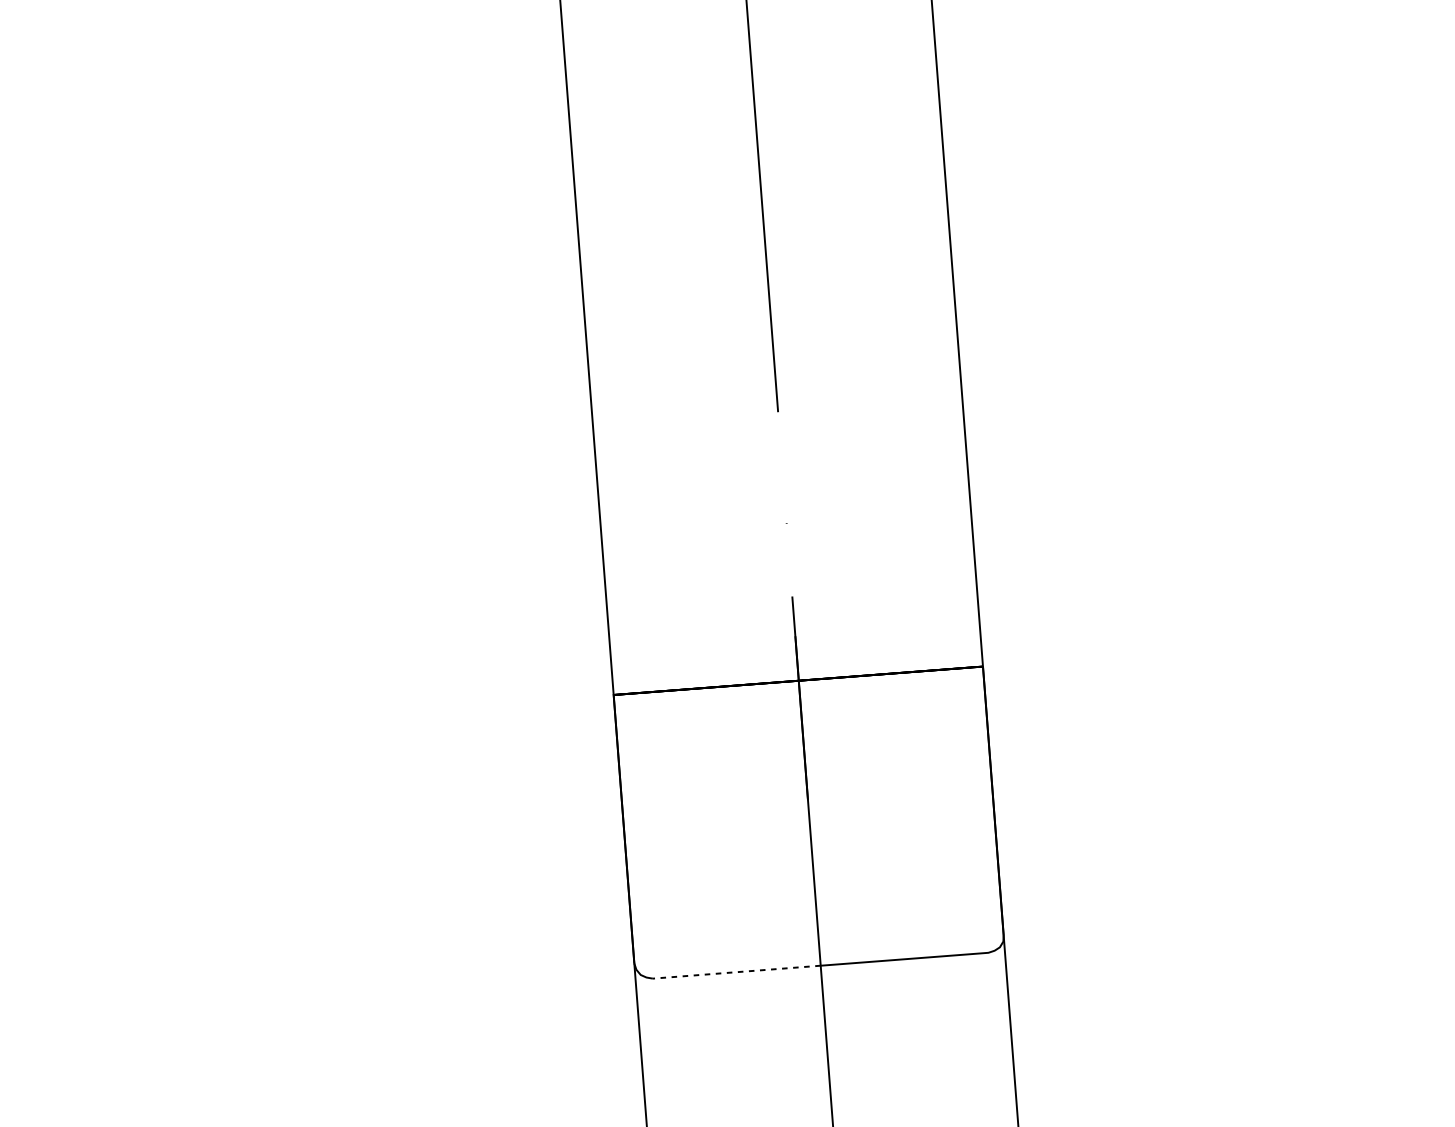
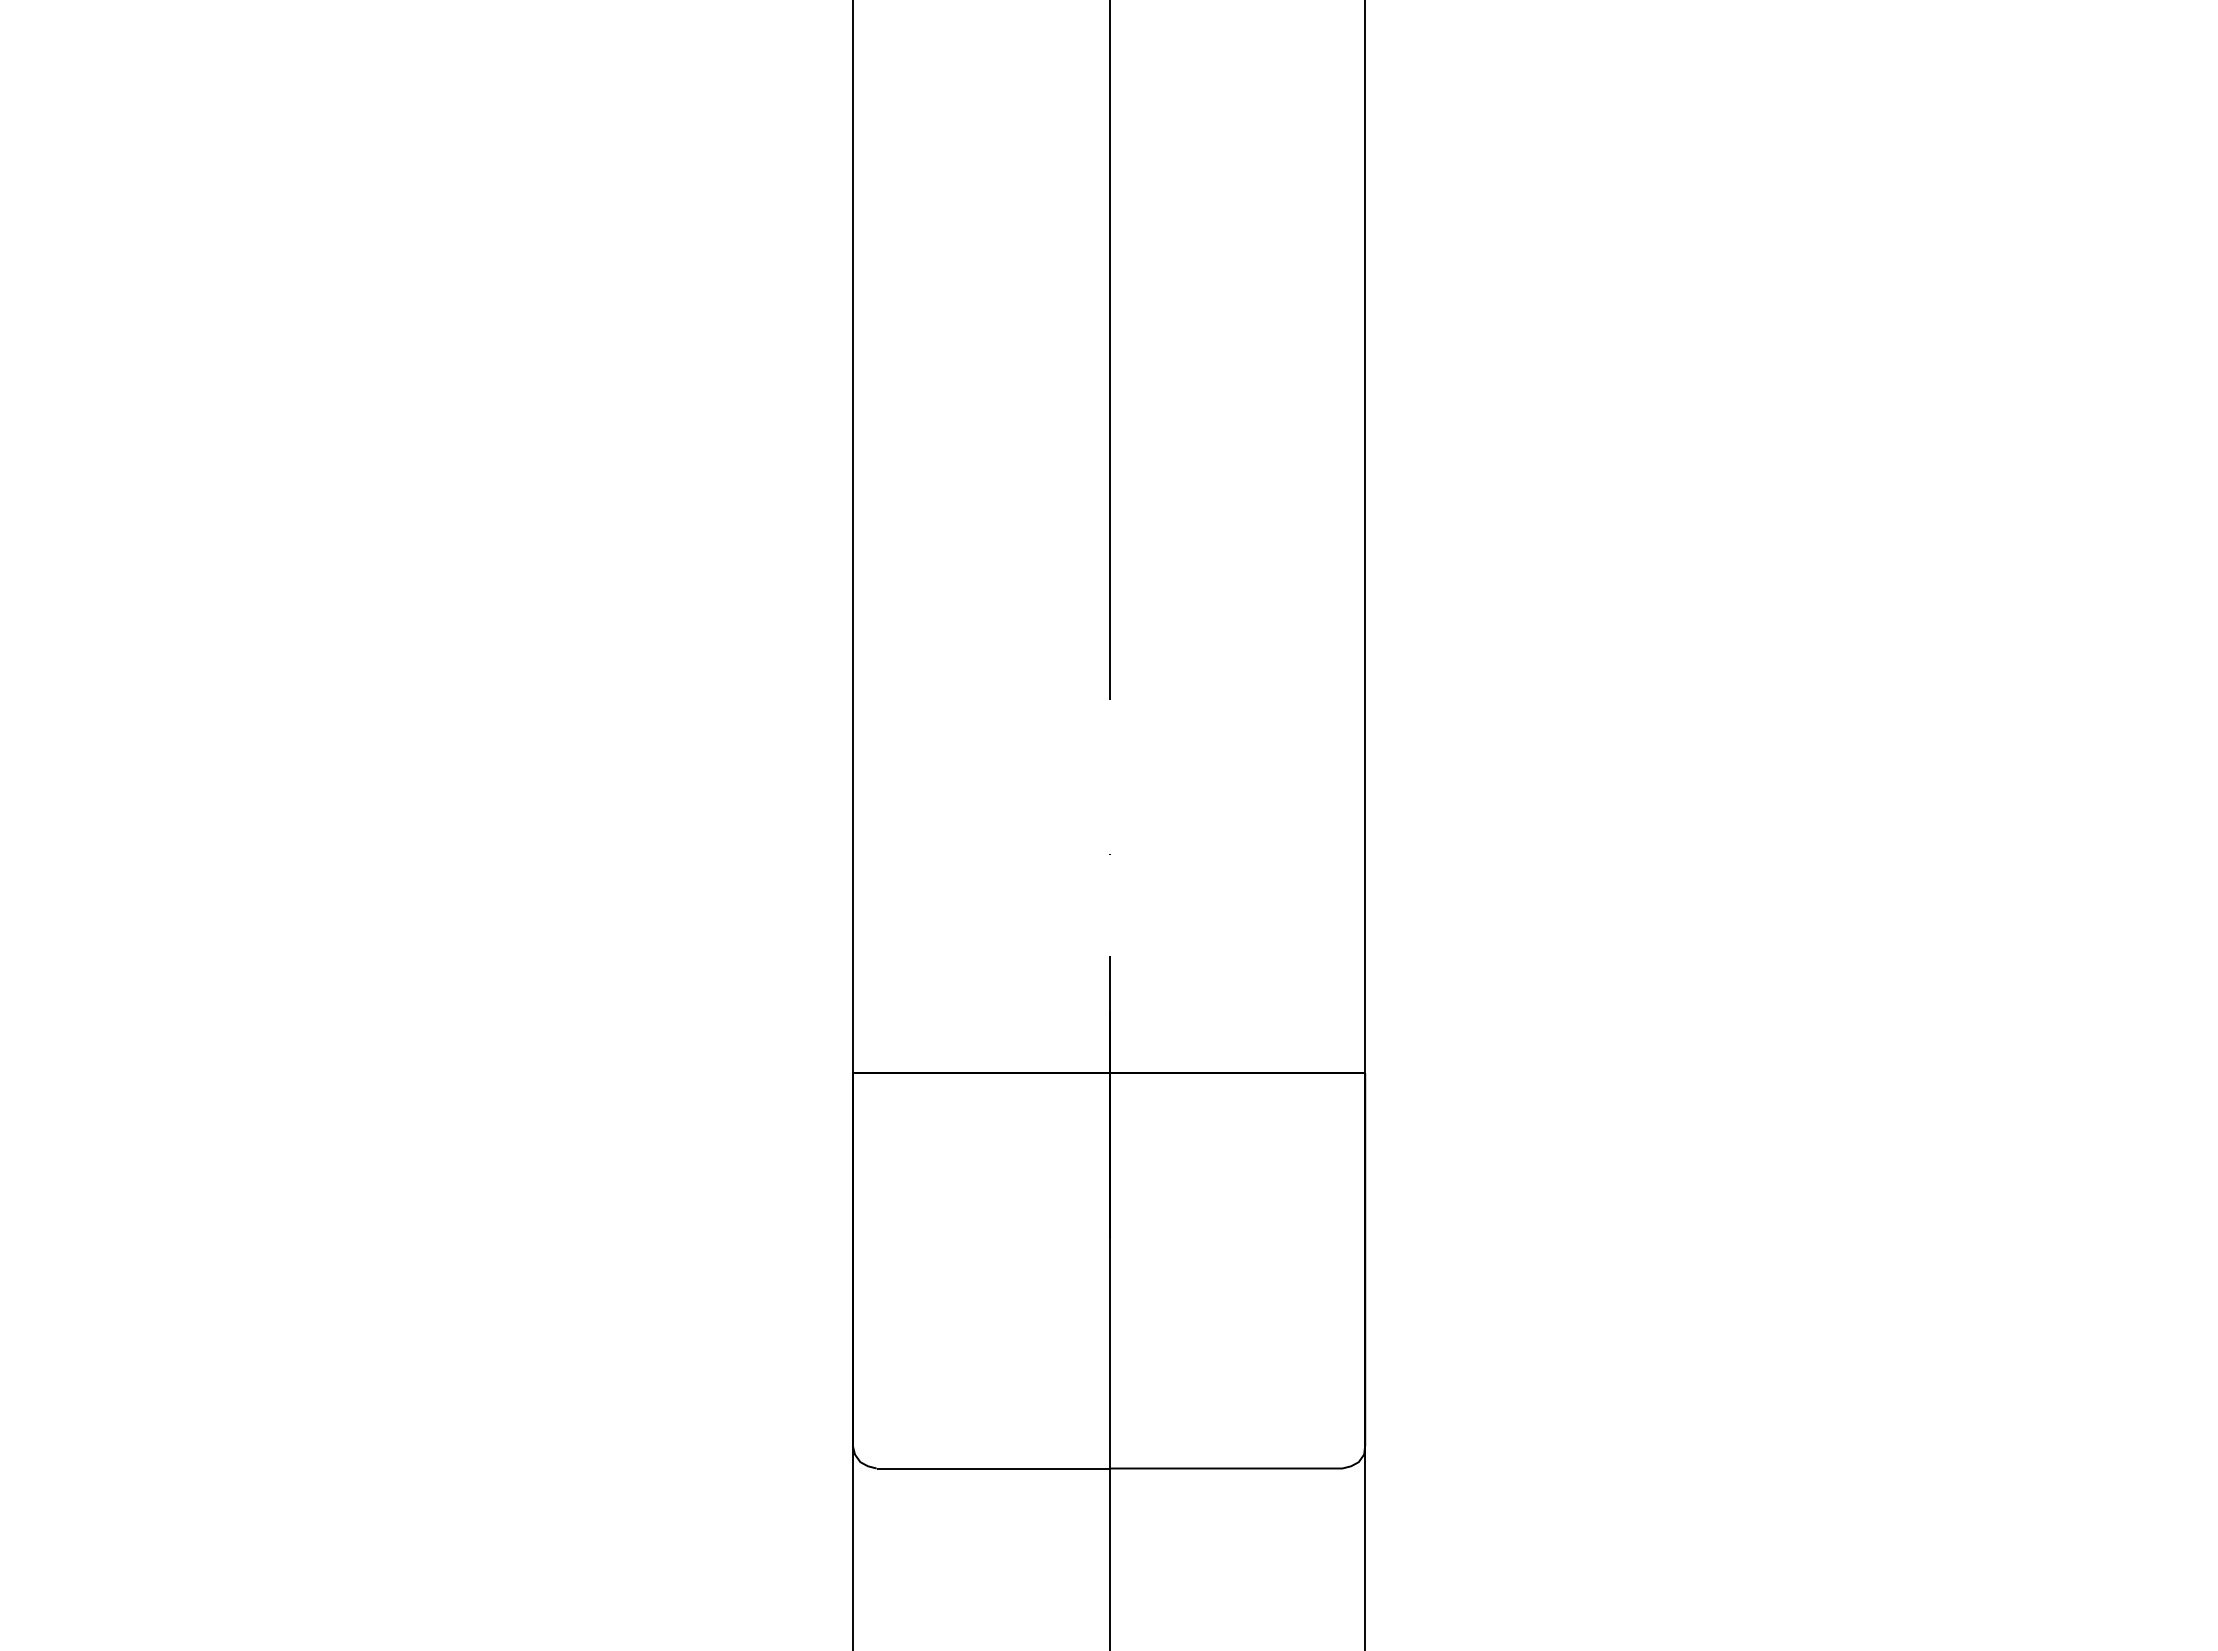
line: (736, 972) -> (992, 1468), dashed -> solid

